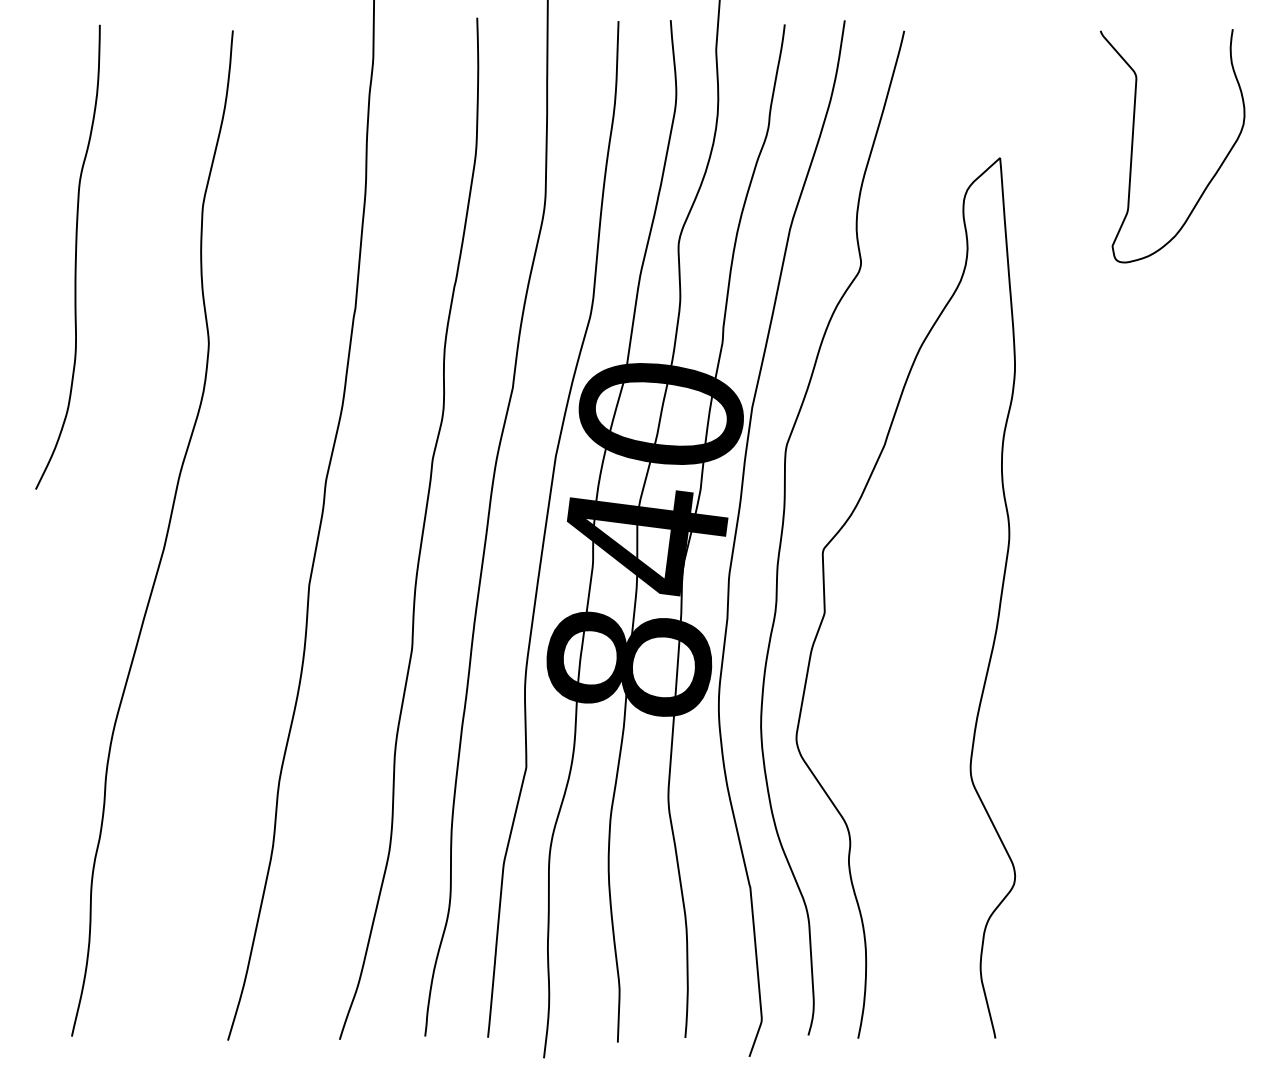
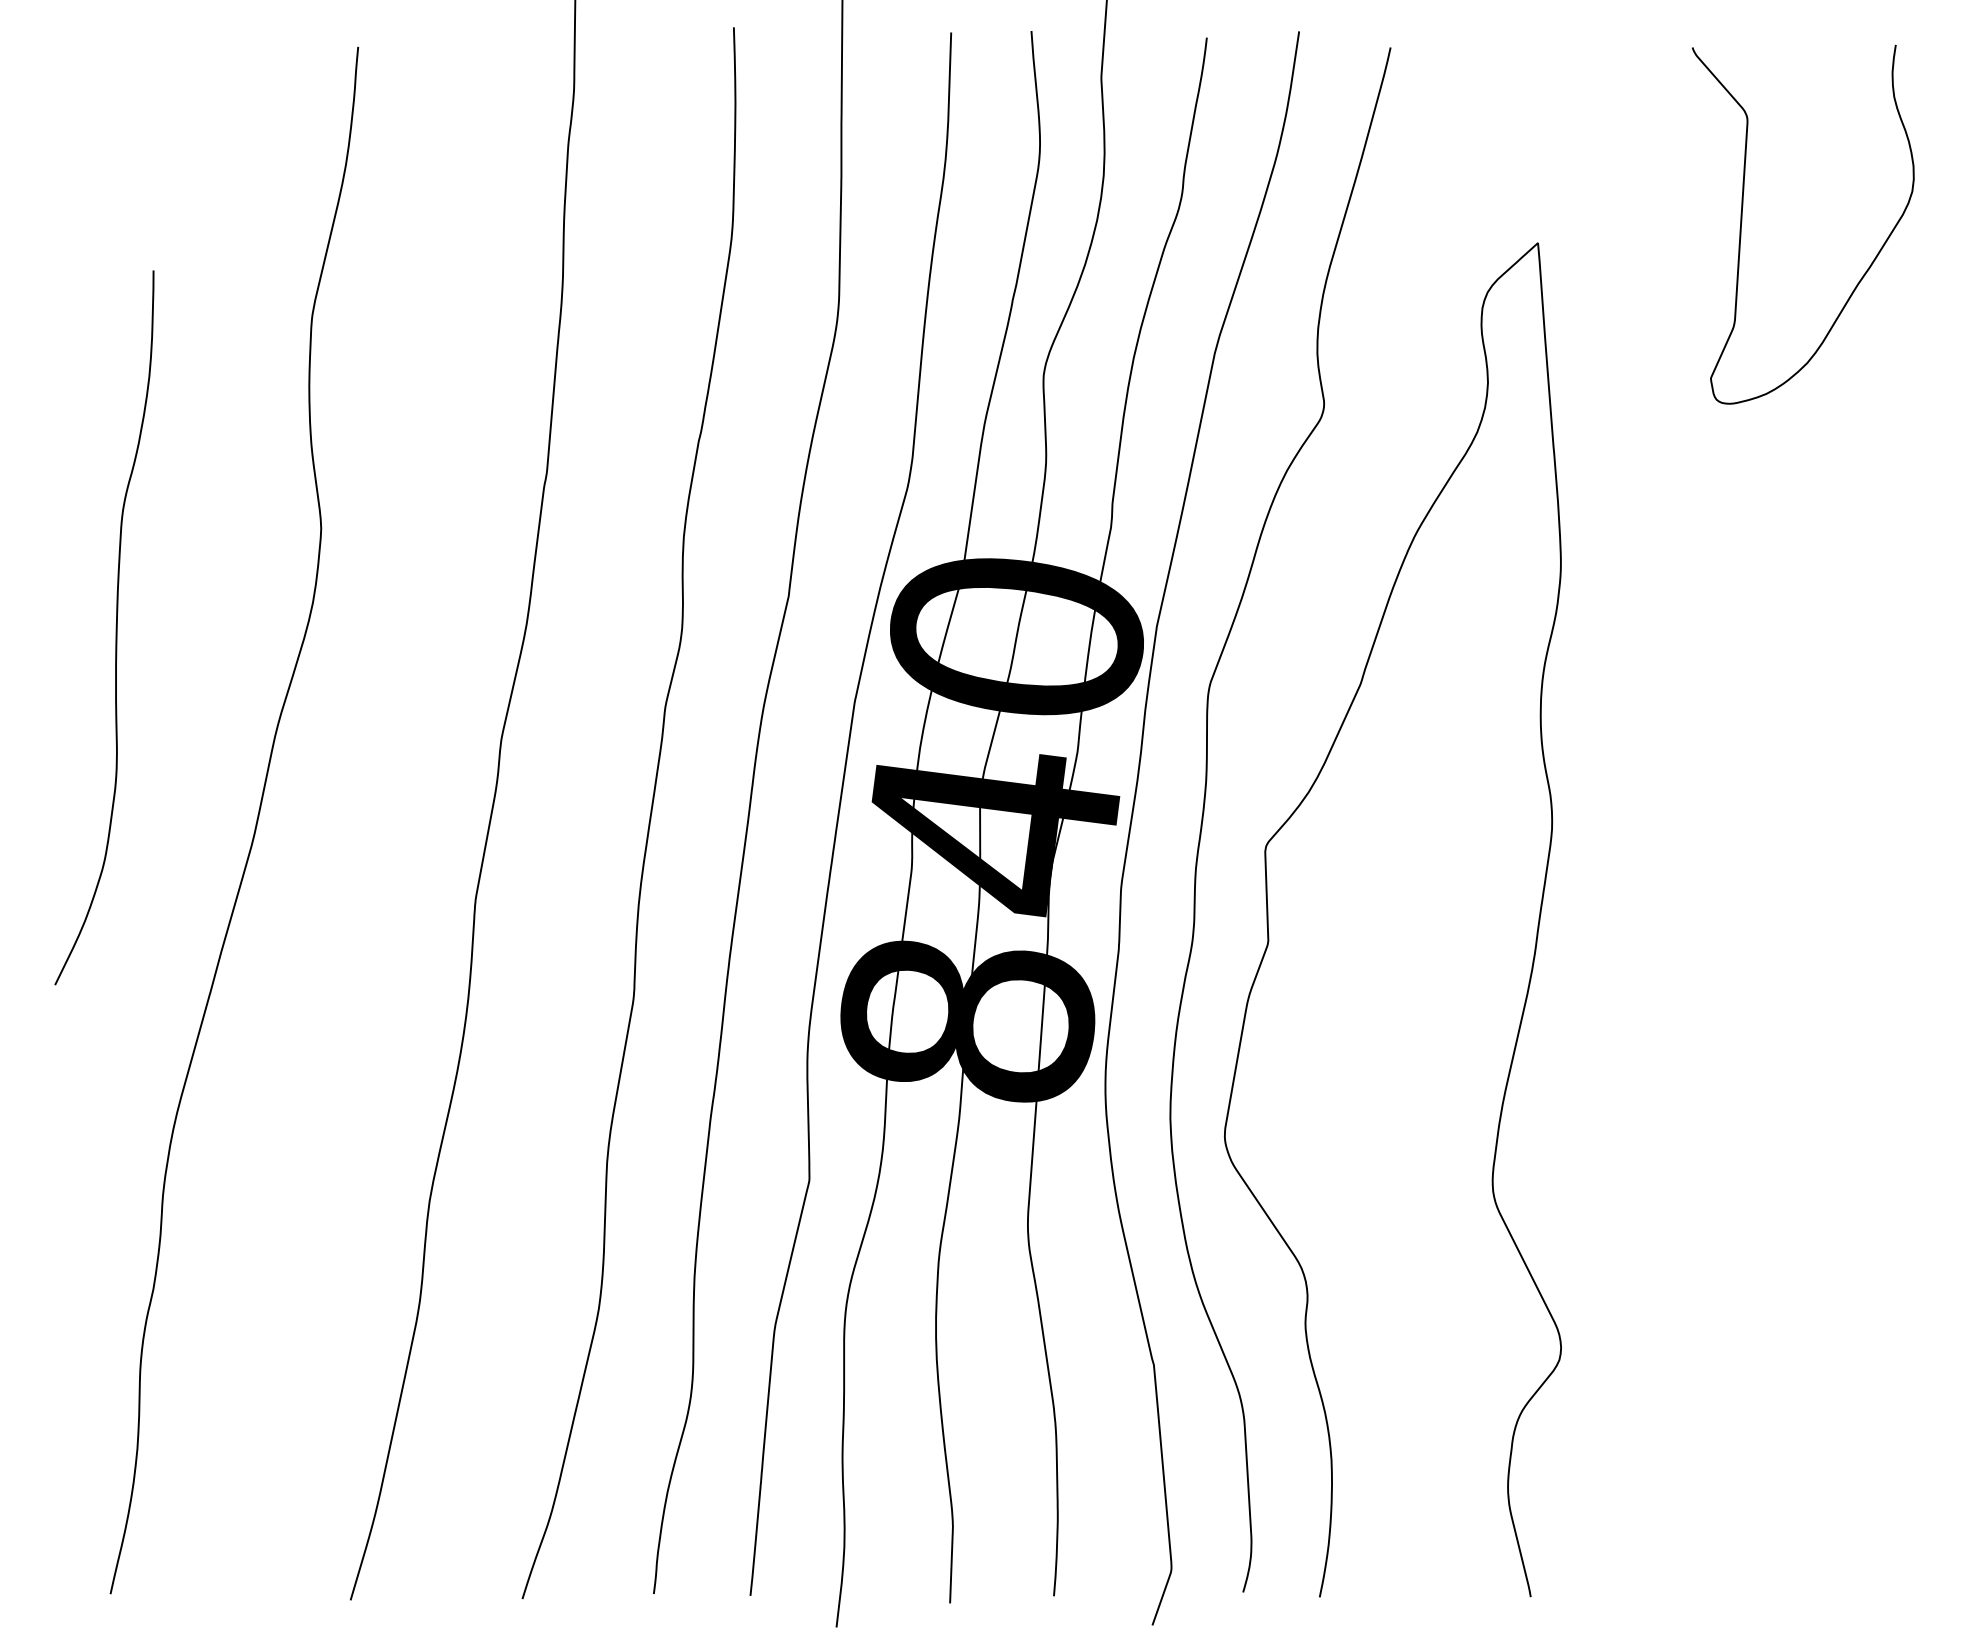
curve: (75, 256) -> (116, 626), moved

